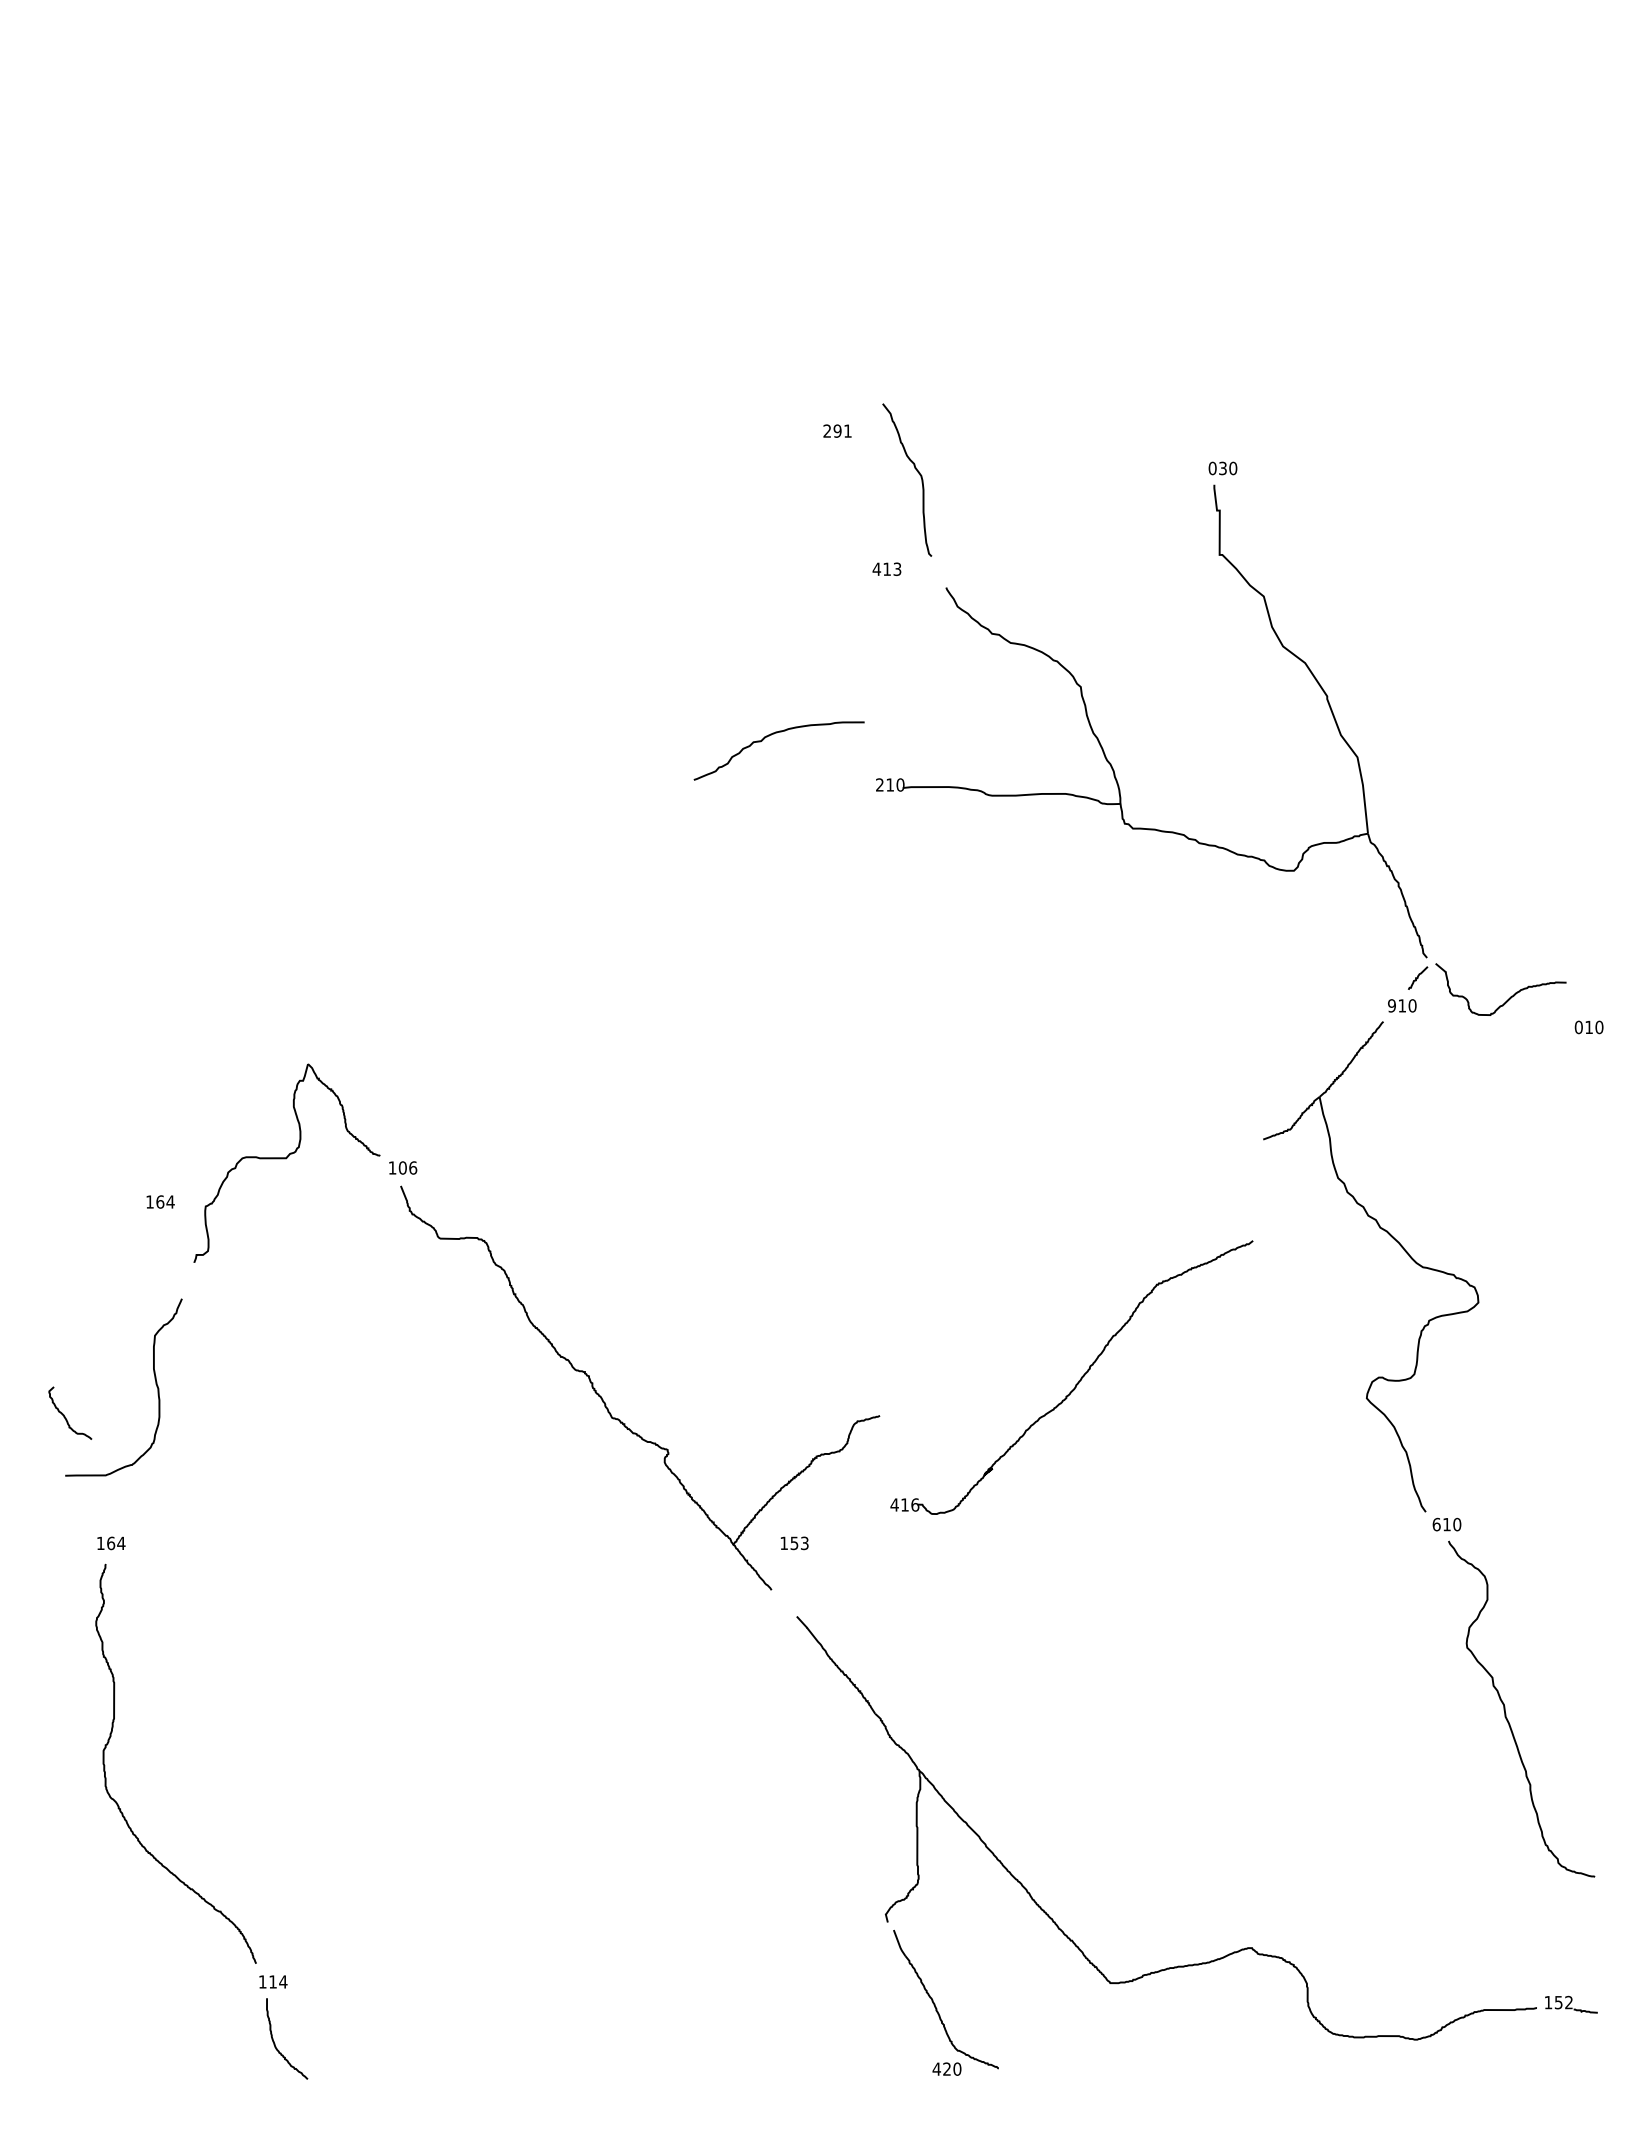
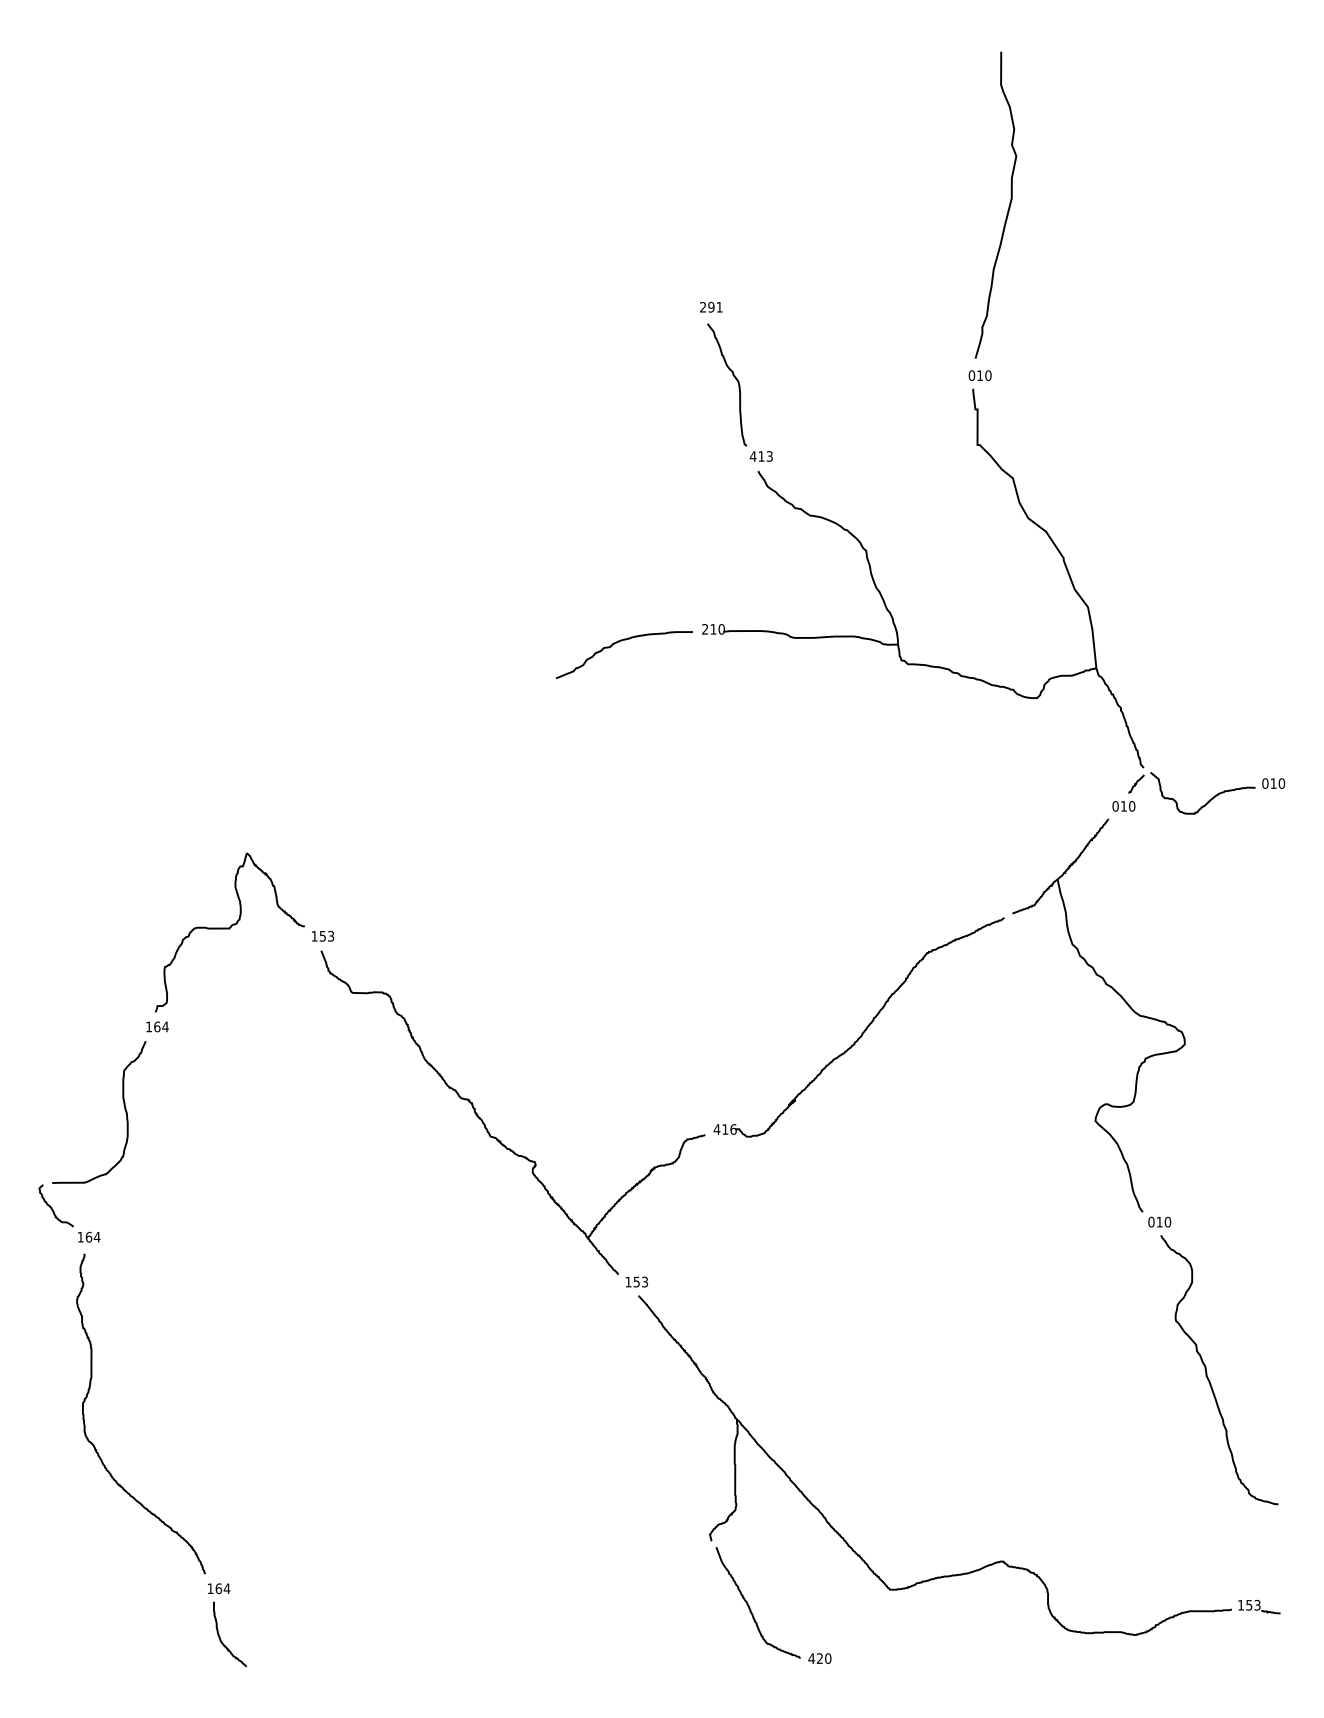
curve: (1258, 257) -> (1008, 206), added
text: (837, 430) -> (711, 306), moved
text: (1222, 468) -> (979, 375), 030 -> 010
text: (886, 568) -> (760, 455), moved
curve: (774, 734) -> (620, 641), moved
text: (1391, 1005) -> (1115, 806), 910 -> 010
text: (1588, 1027) -> (1273, 783), moved
text: (407, 1167) -> (326, 935), 106 -> 153
text: (160, 1201) -> (157, 1026), moved
part: (1077, 1382) -> (863, 1031), moved
curve: (64, 1414) -> (51, 1206), moved
text: (1436, 1523) -> (1151, 1221), 610 -> 010
text: (794, 1543) -> (636, 1282), moved
text: (273, 1981) -> (219, 1588), 114 -> 164
text: (1568, 2002) -> (1257, 1605), 152 -> 153
text: (946, 2068) -> (819, 1658), moved

